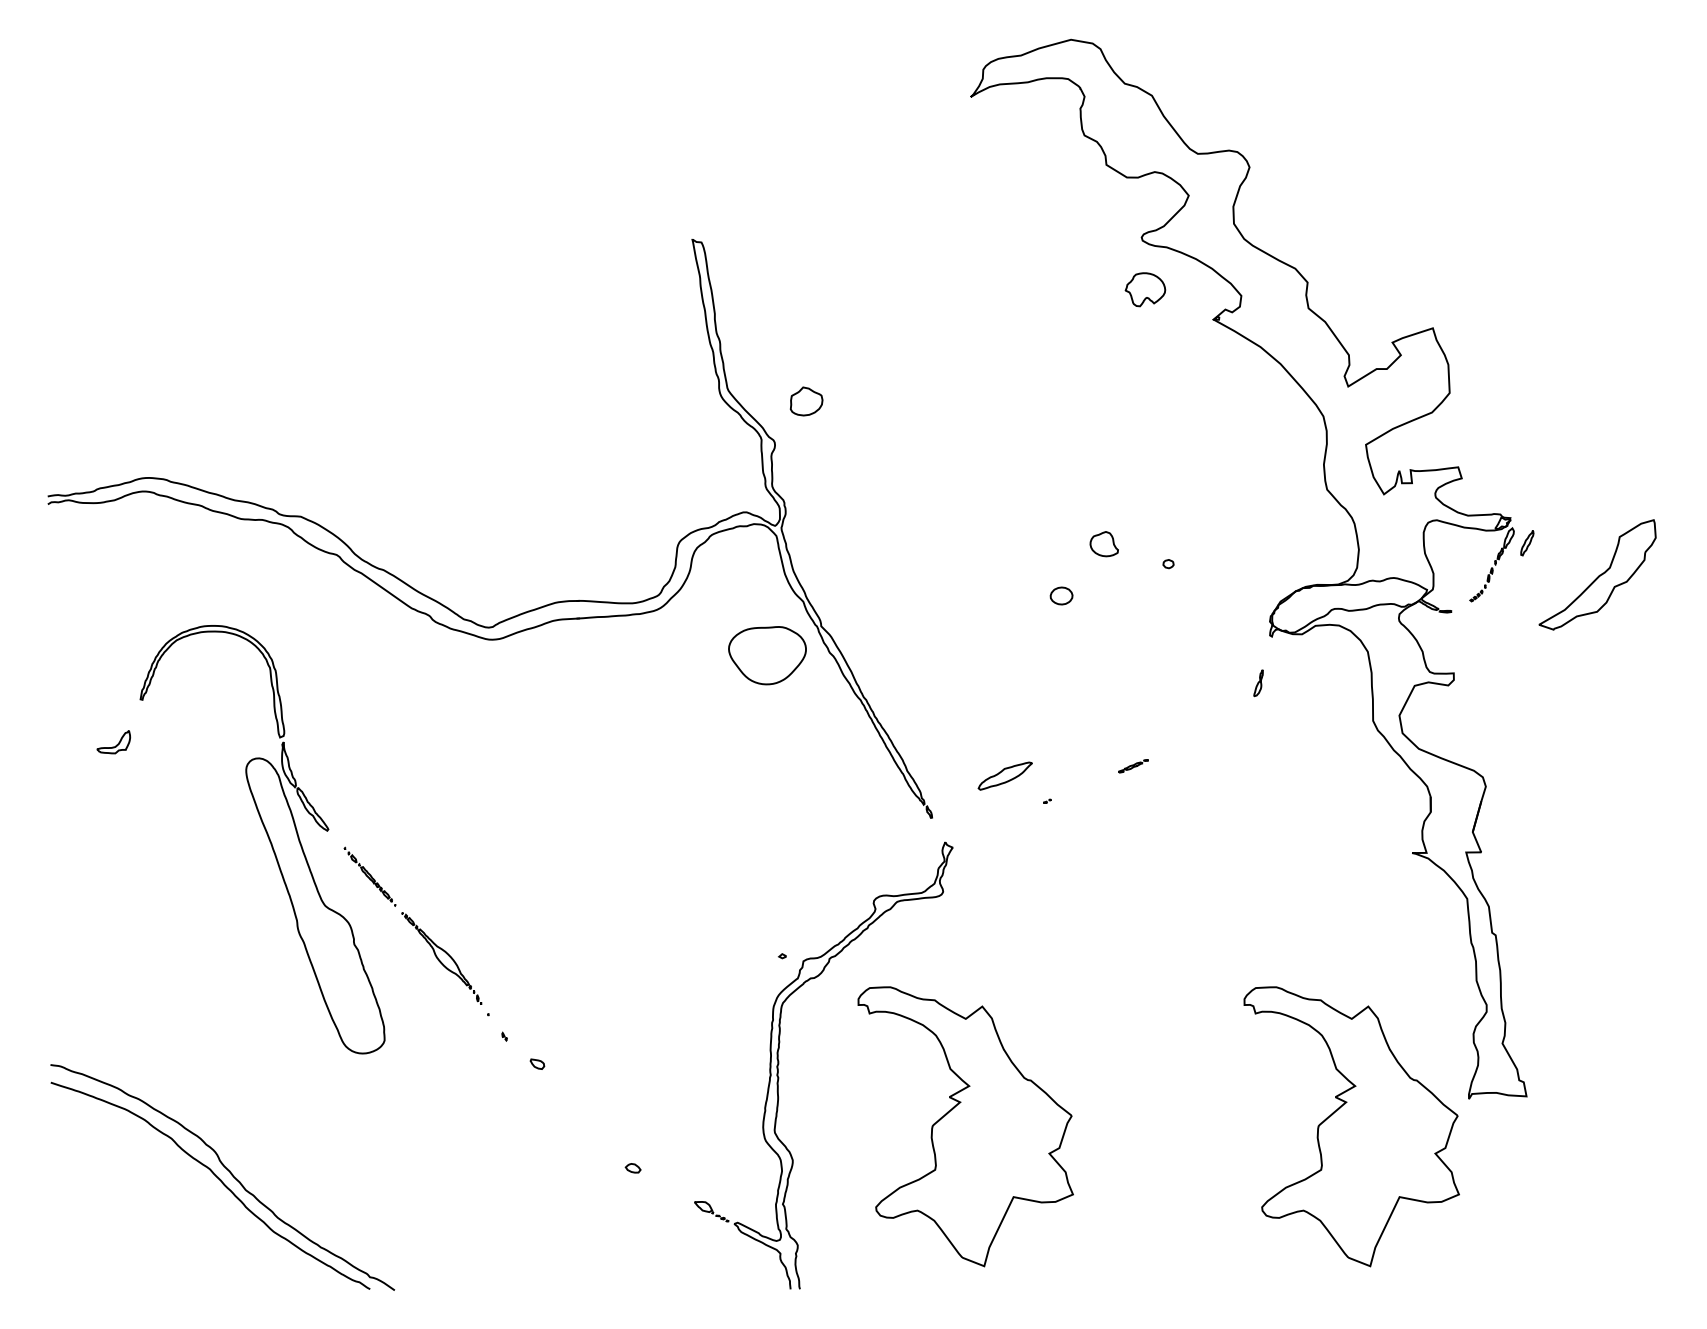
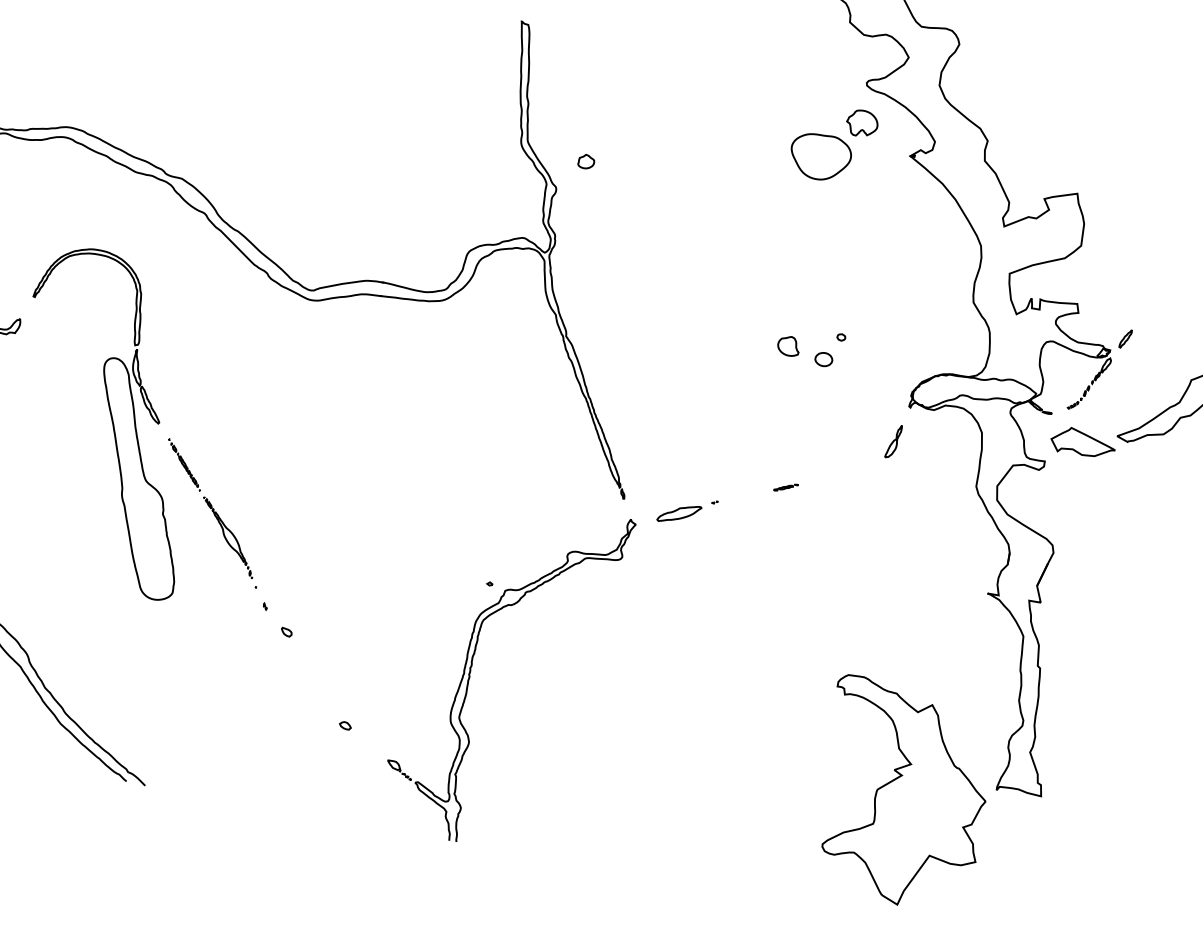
part: (806, 401) -> (586, 161), size x0.62
part: (1527, 543) -> (1125, 339), moved
part: (1103, 544) -> (788, 346), moved
part: (1061, 595) -> (823, 359), moved
part: (1497, 641) -> (1082, 443), added
part: (767, 655) -> (820, 157), moved
part: (1258, 682) -> (893, 440), size x1.67
part: (1004, 775) -> (678, 513), moved
part: (965, 1126) -> (606, 740), removed

